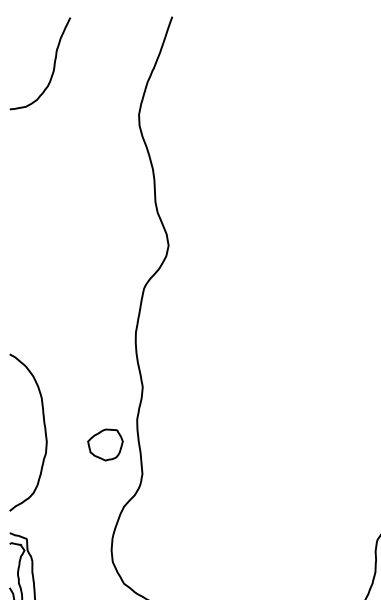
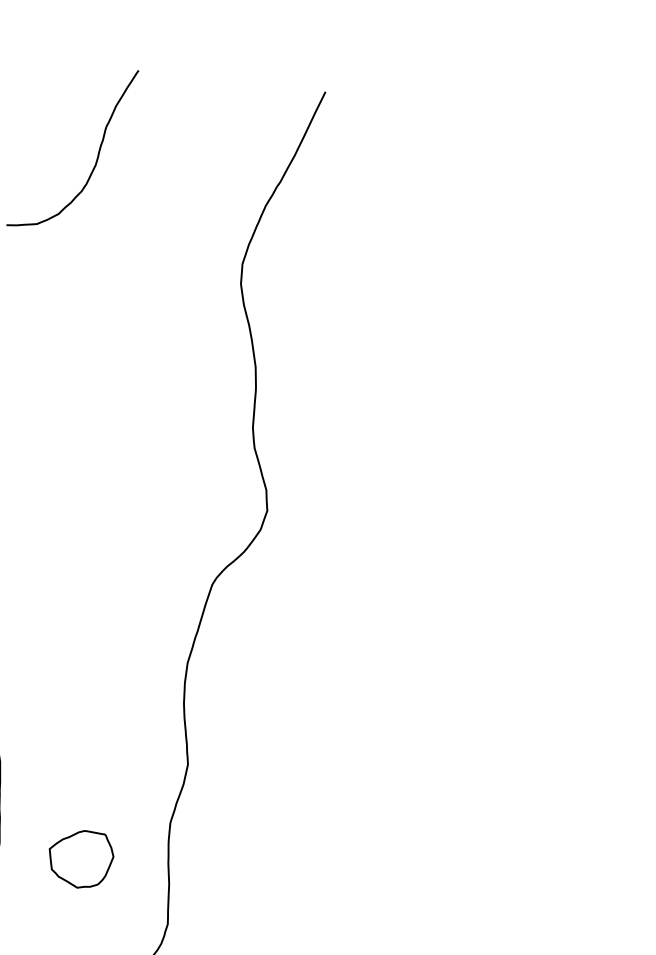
part: (105, 444) -> (80, 858), moved

